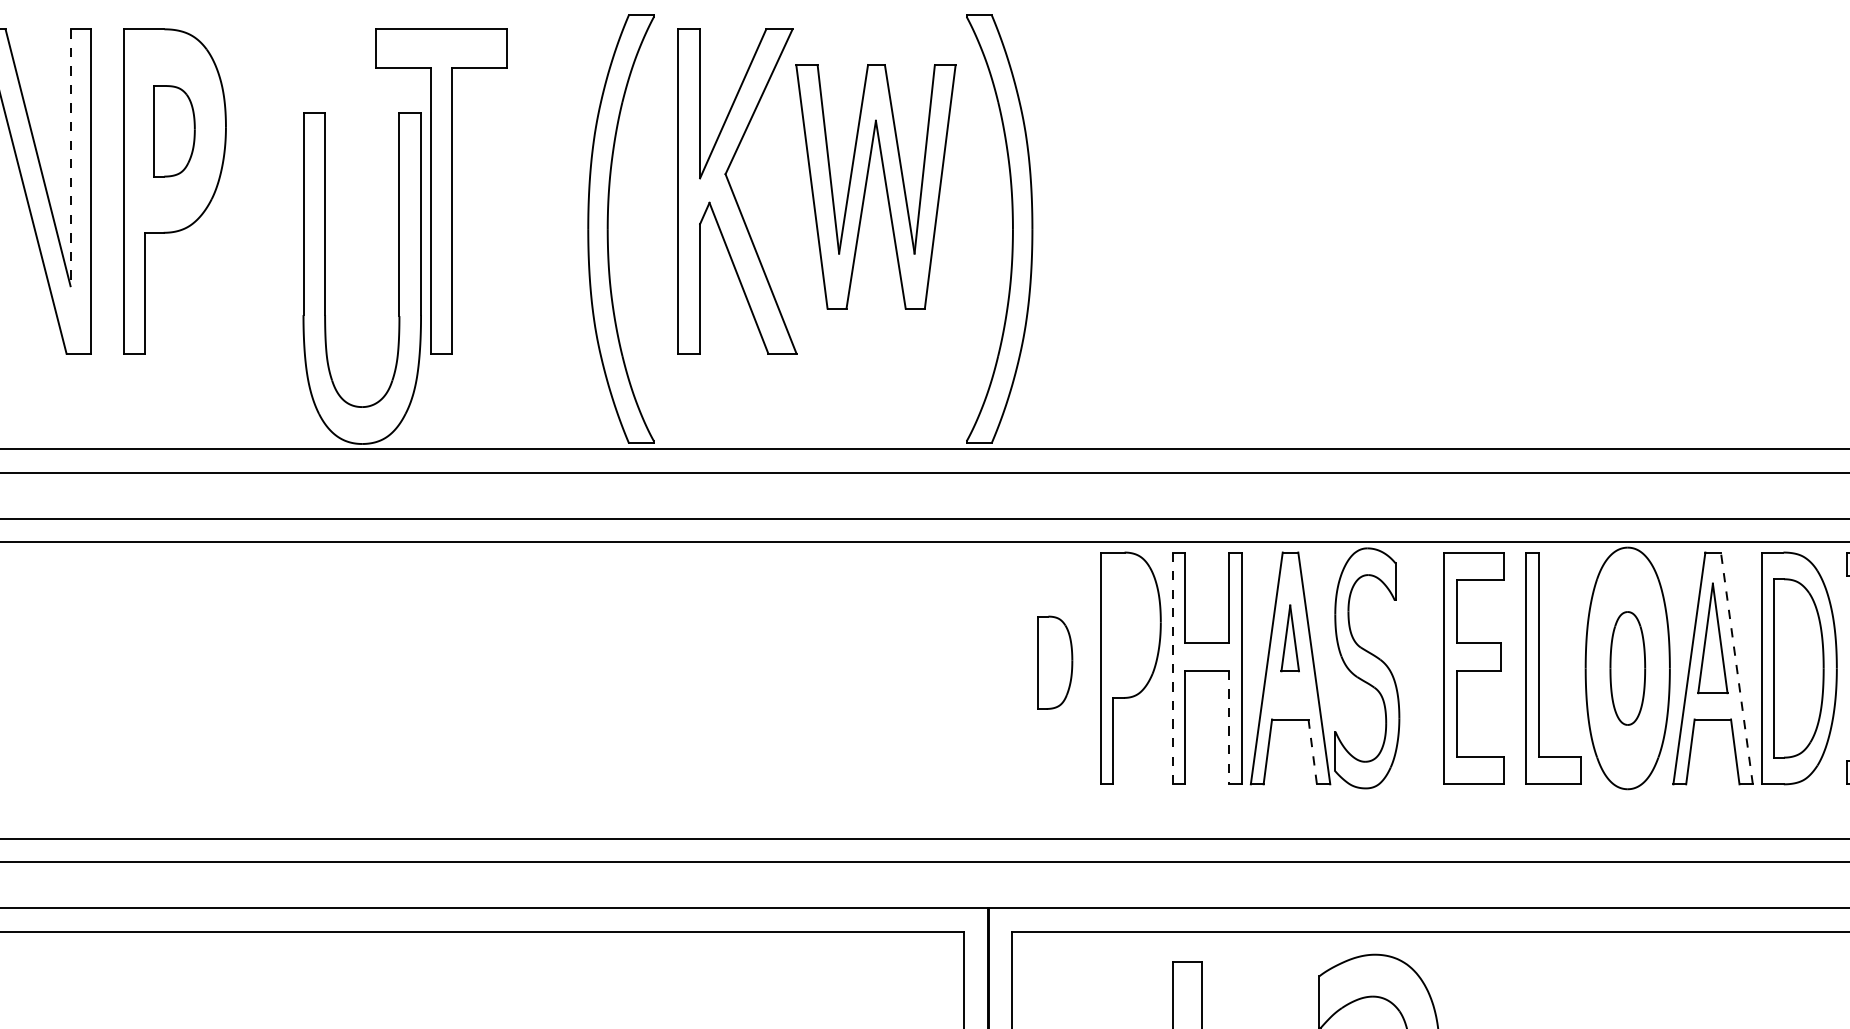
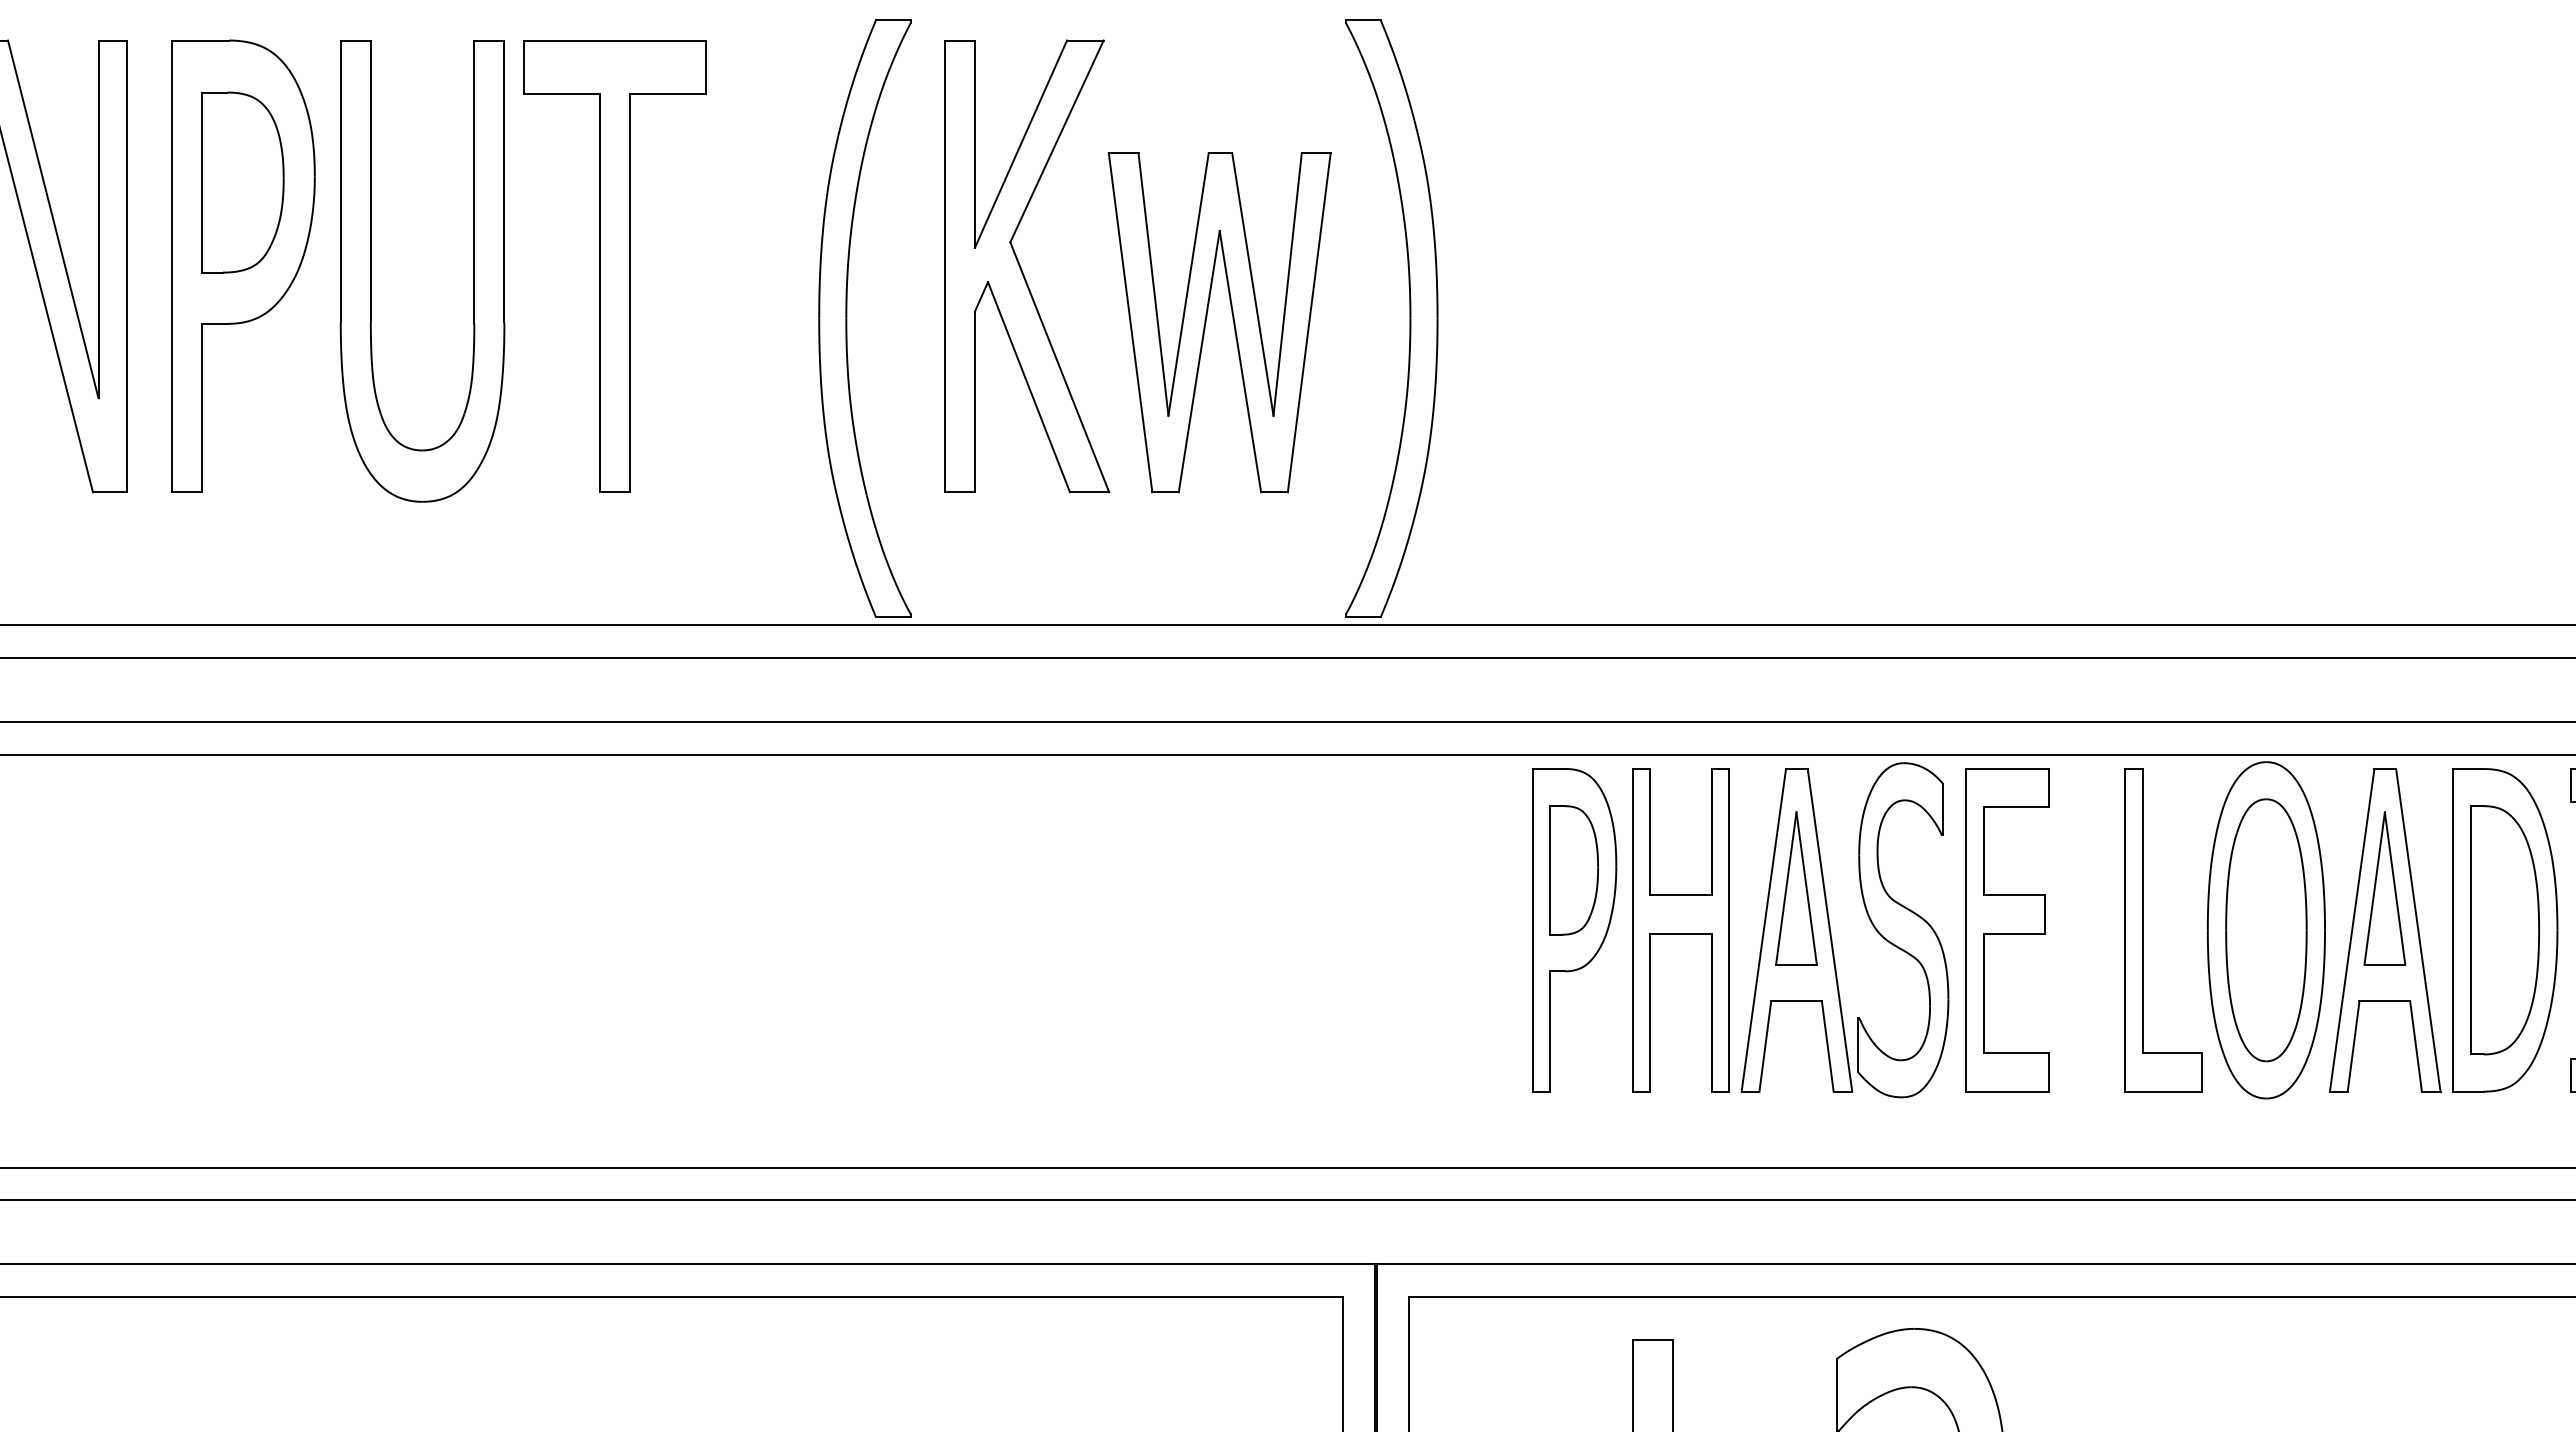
part: (174, 131) -> (242, 182), size x1.43
line: (70, 157) -> (98, 219), dashed -> solid
part: (867, 183) -> (1207, 317), moved
part: (325, 278) -> (371, 271), moved
part: (1290, 638) -> (1796, 888), size x1.67
part: (1054, 662) -> (1573, 870), moved
line: (1172, 668) -> (1632, 930), dashed -> solid
part: (1474, 668) -> (2007, 930), moved
part: (1627, 668) -> (2266, 930), size x1.67
line: (1737, 668) -> (2418, 930), dashed -> solid
line: (1229, 727) -> (1711, 1012), dashed -> solid
line: (1312, 752) -> (1827, 1047), dashed -> solid

